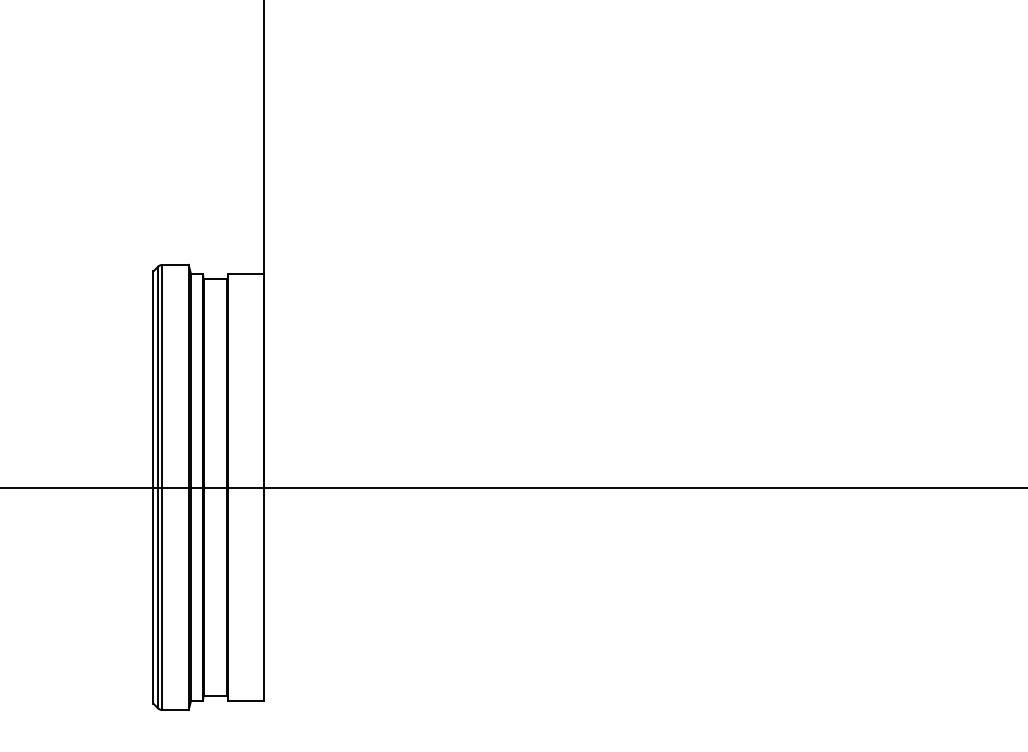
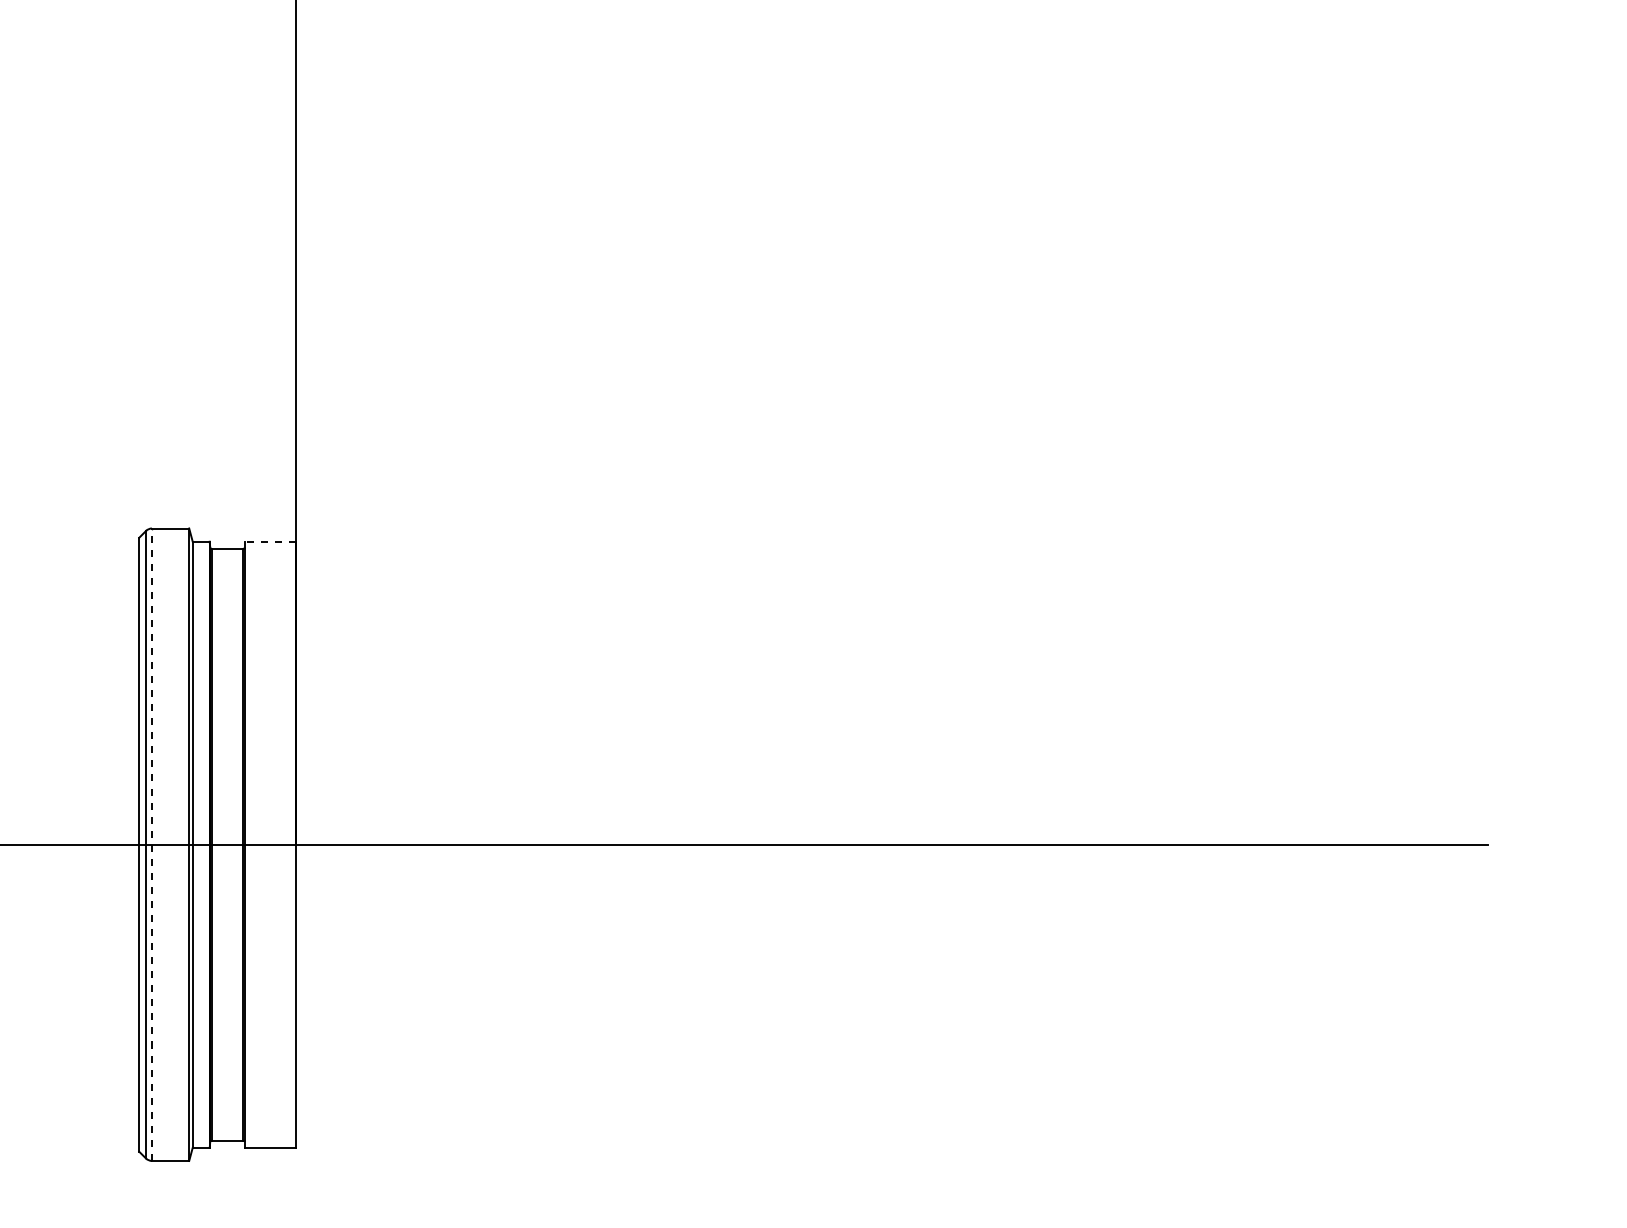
line: (245, 274) -> (270, 541), solid -> dashed
line: (162, 487) -> (151, 844), solid -> dashed

